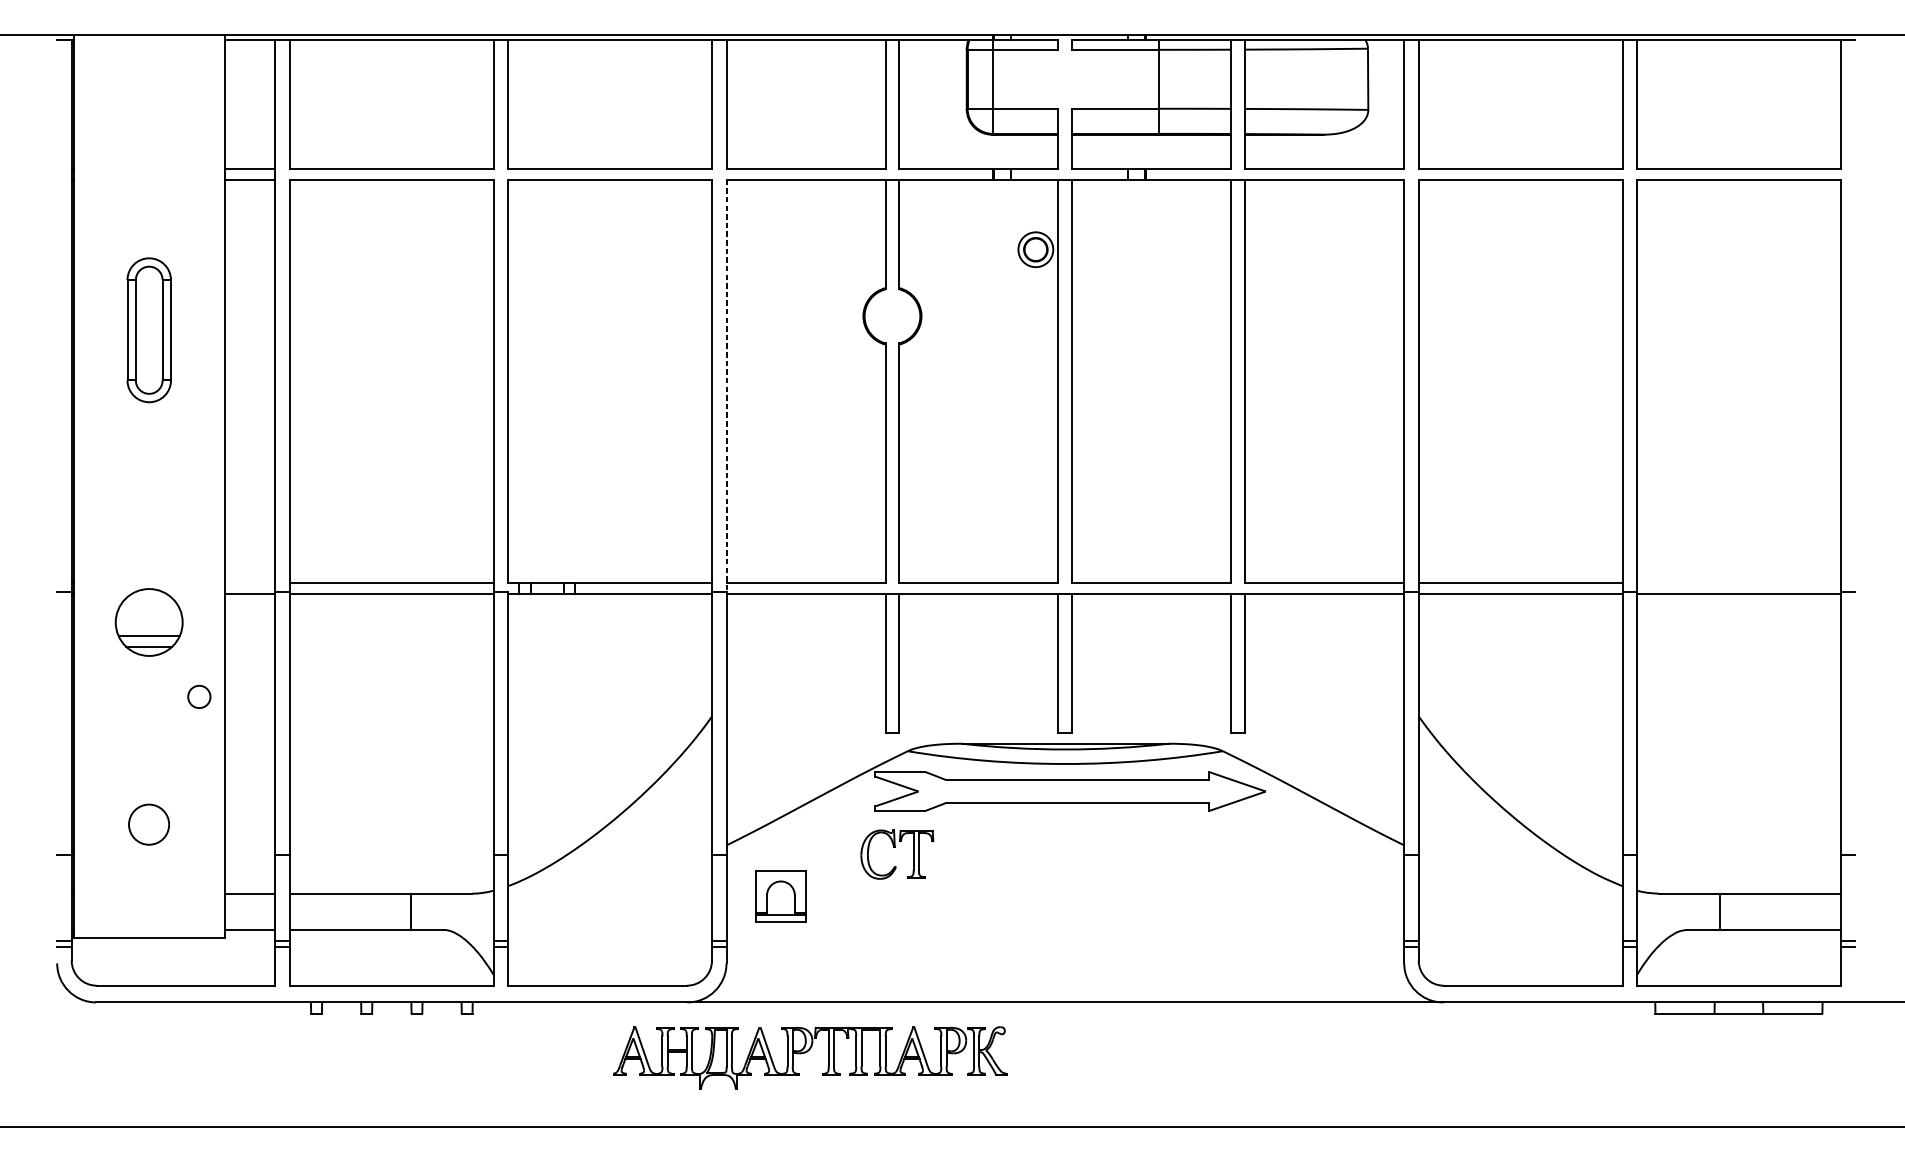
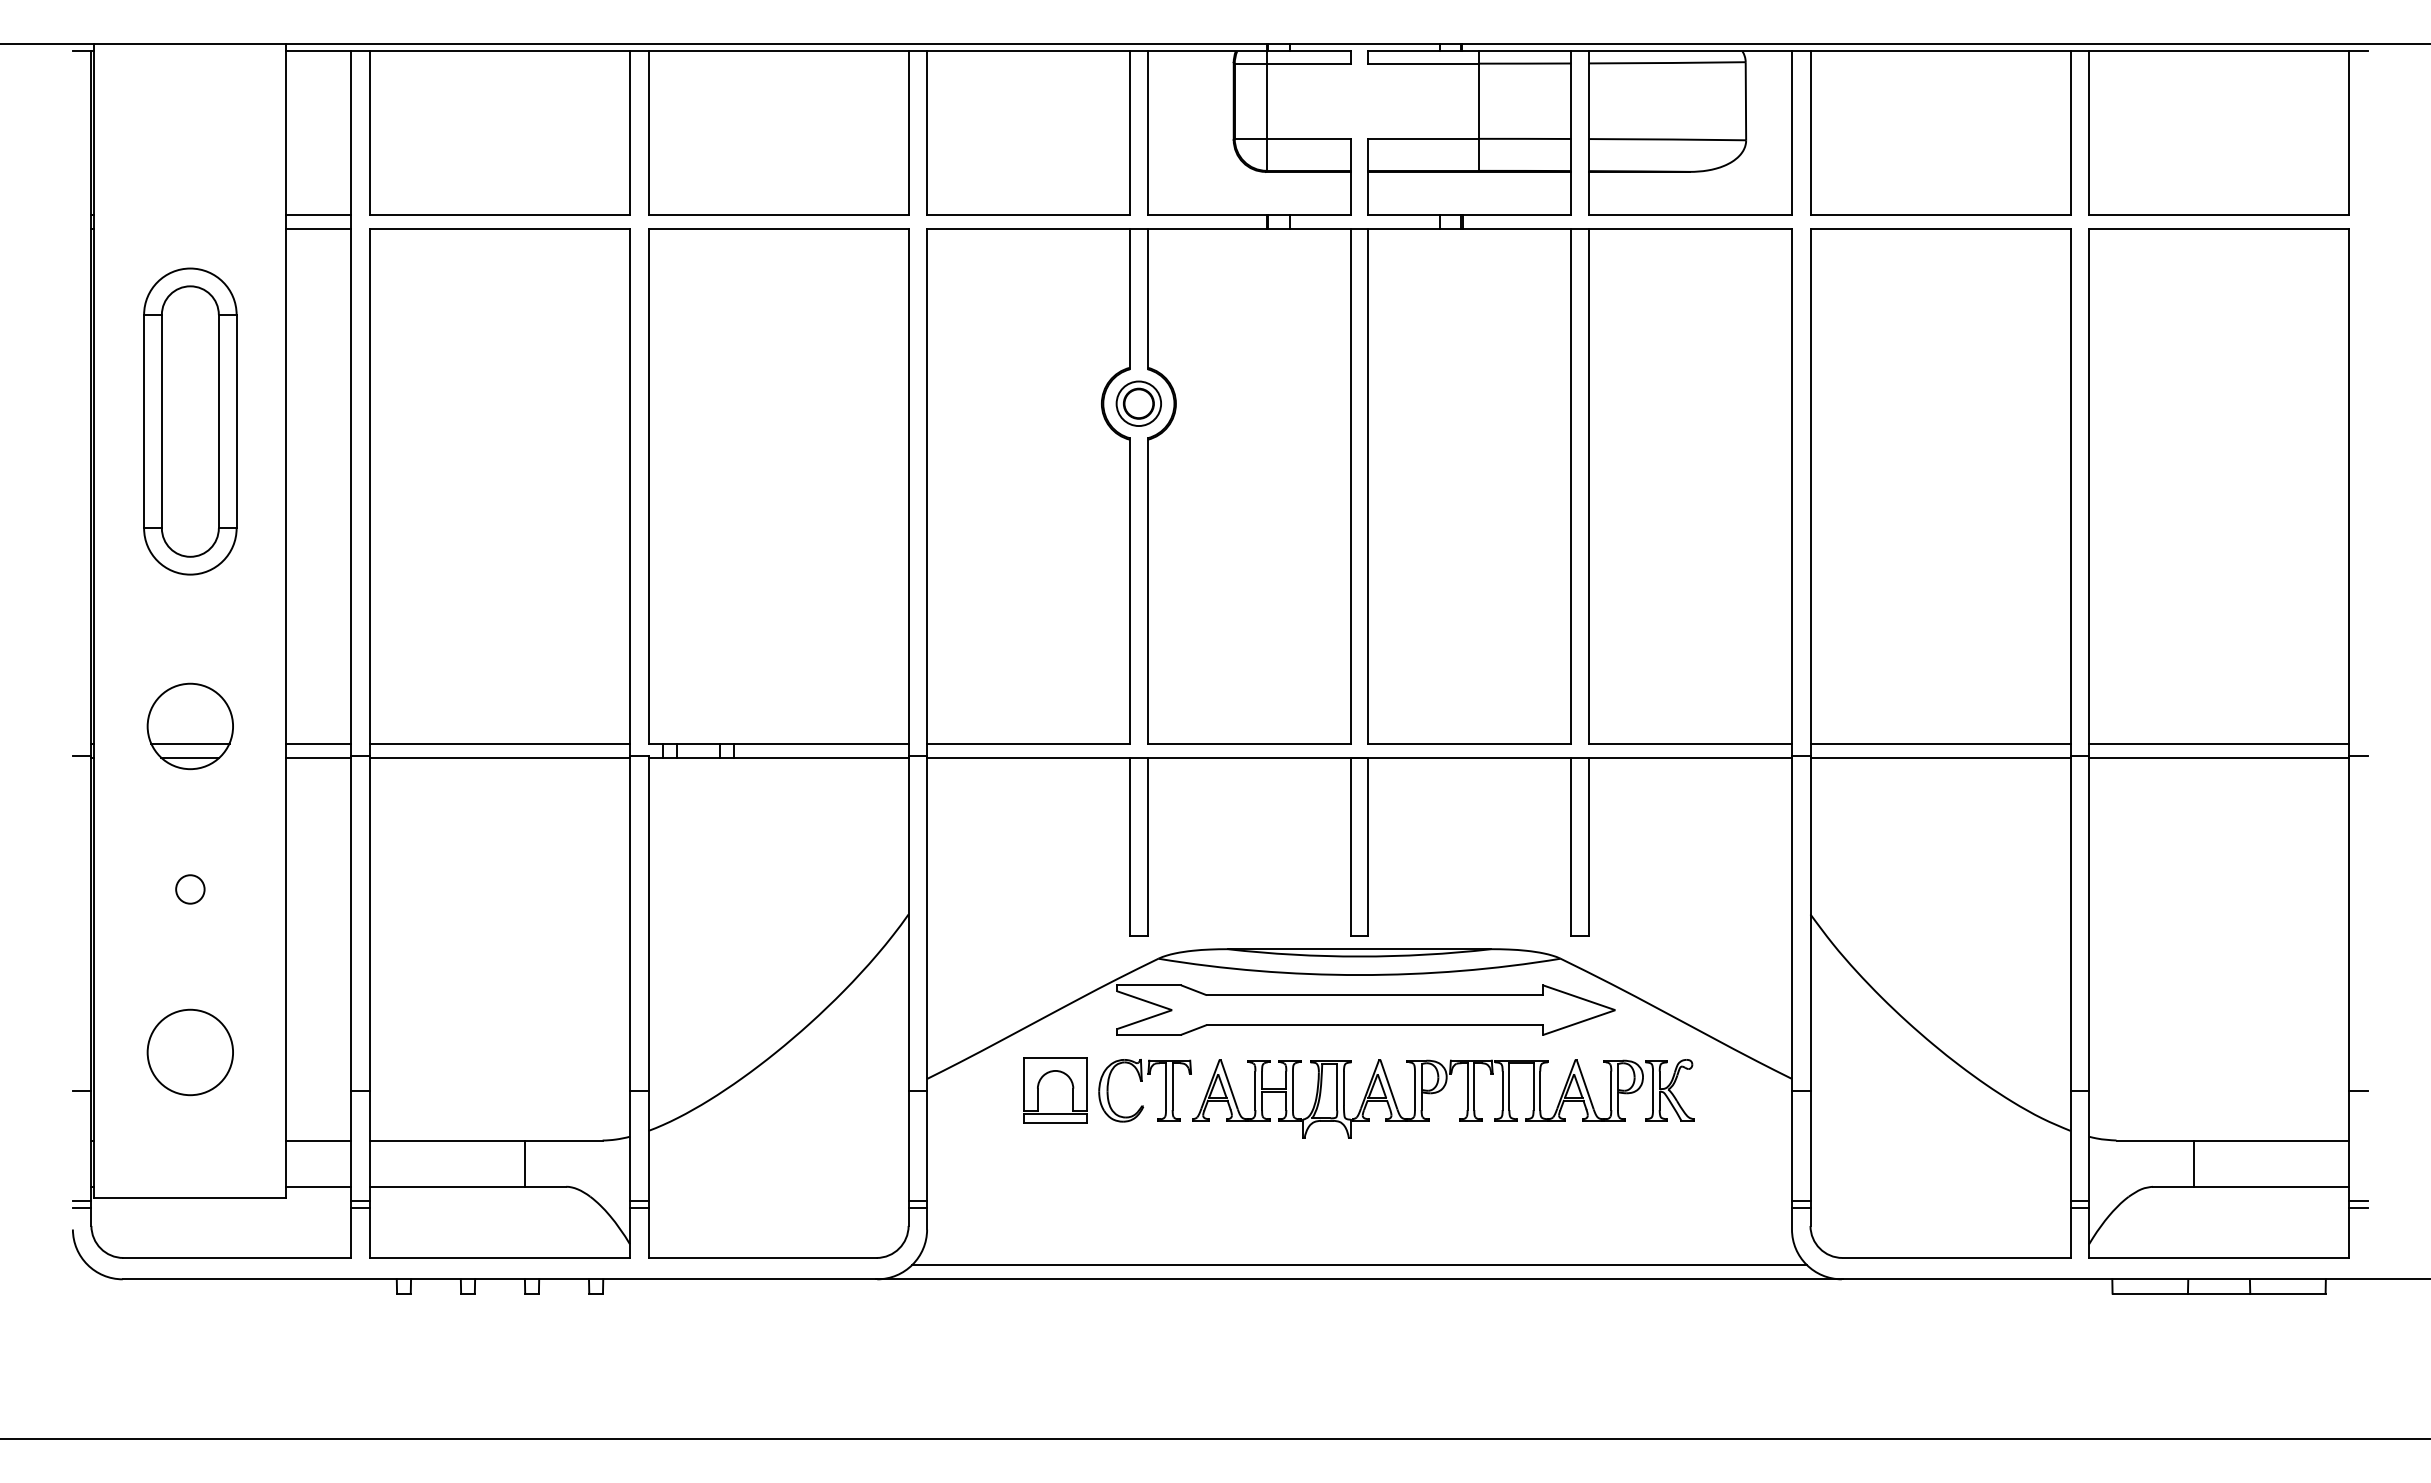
part: (1035, 249) -> (1138, 403), moved
part: (149, 330) -> (190, 421), size x1.67
line: (726, 386) -> (927, 493), dashed -> solid
line: (249, 582) -> (318, 743), added
line: (1739, 582) -> (2219, 743), added
part: (148, 622) -> (189, 726), moved
circle: (199, 696) -> (190, 889), moved
circle: (148, 824) -> (189, 1052), size x1.67
part: (768, 892) -> (1039, 1085), moved
line: (1065, 991) -> (1359, 1265), added
part: (806, 1052) -> (1439, 1092), moved

